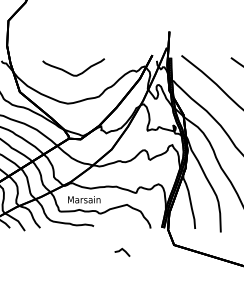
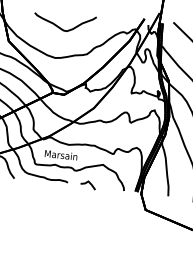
line: (122, 250) -> (88, 183), moved

